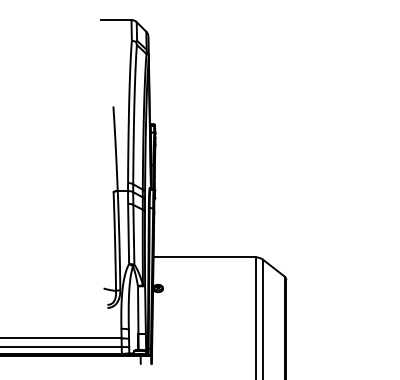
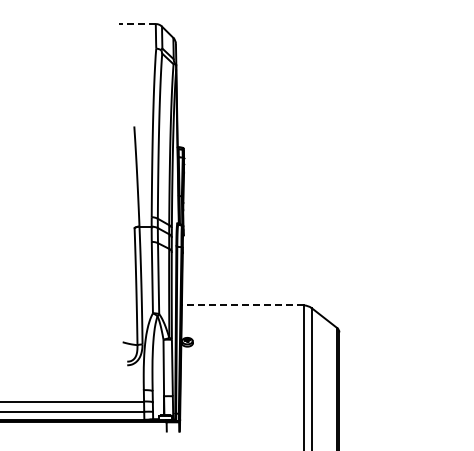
line: (115, 20) -> (136, 24), solid -> dashed
line: (204, 257) -> (242, 305), solid -> dashed

